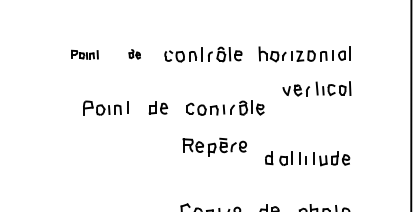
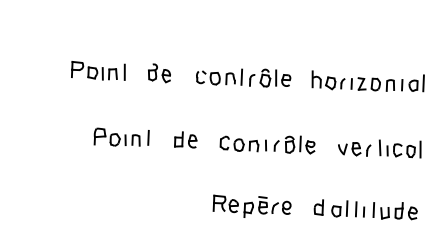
part: (84, 54) -> (98, 71), size x1.67
part: (134, 54) -> (159, 73), size x1.67
part: (316, 88) -> (379, 147), moved
part: (214, 146) -> (251, 206), moved

